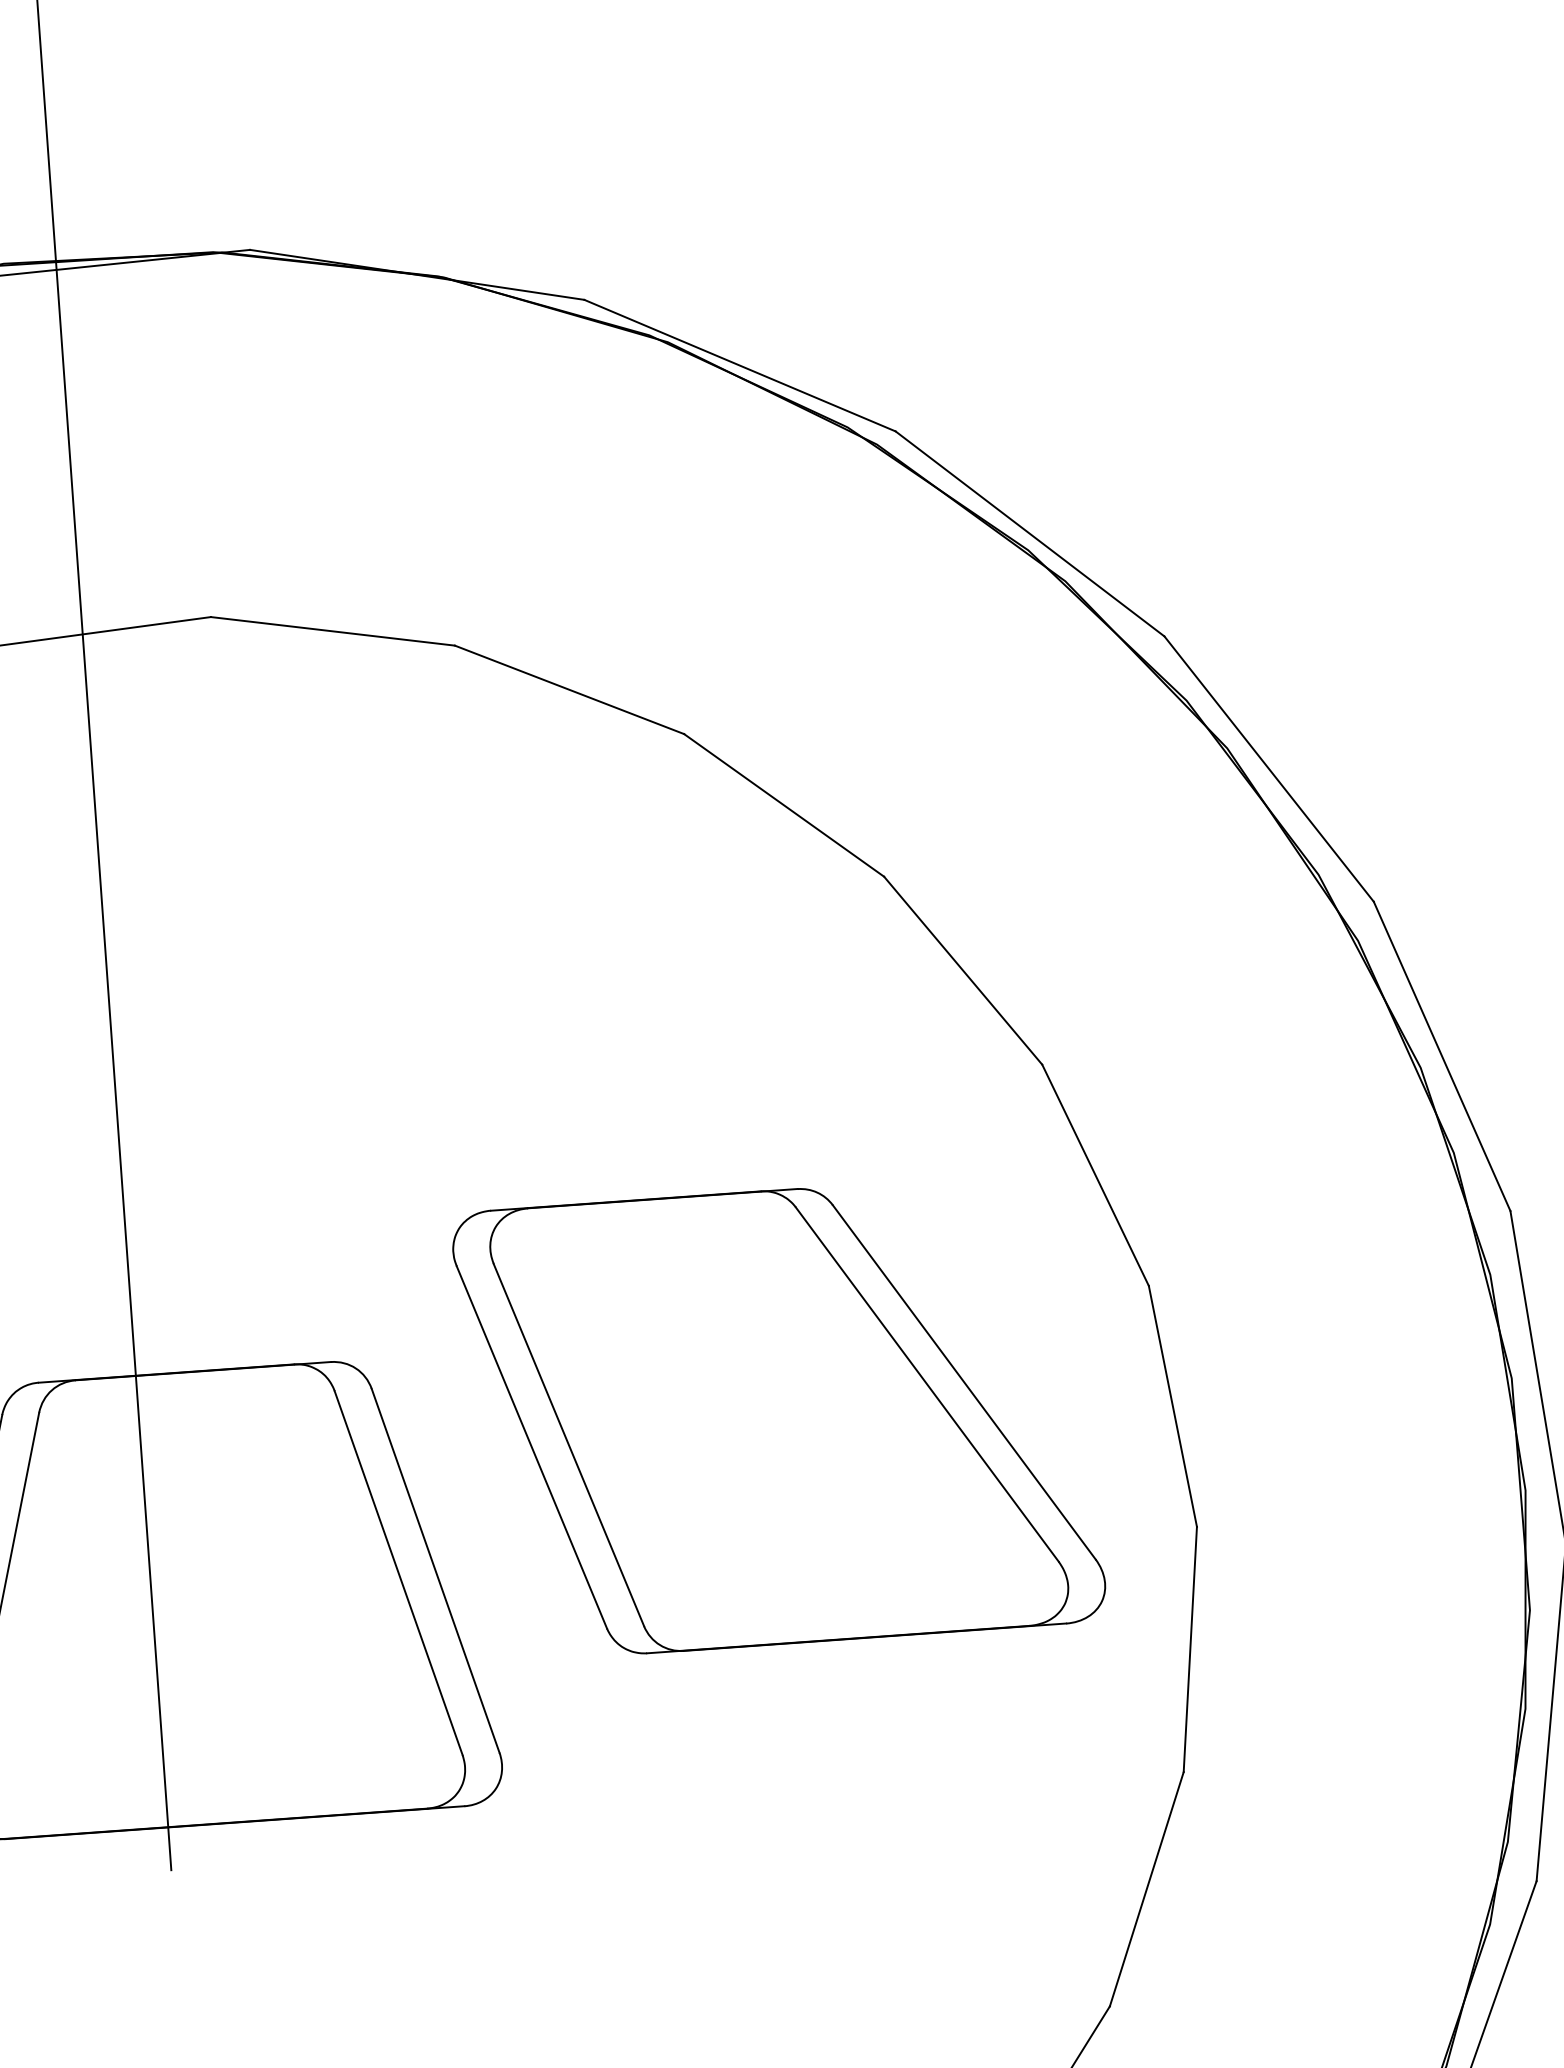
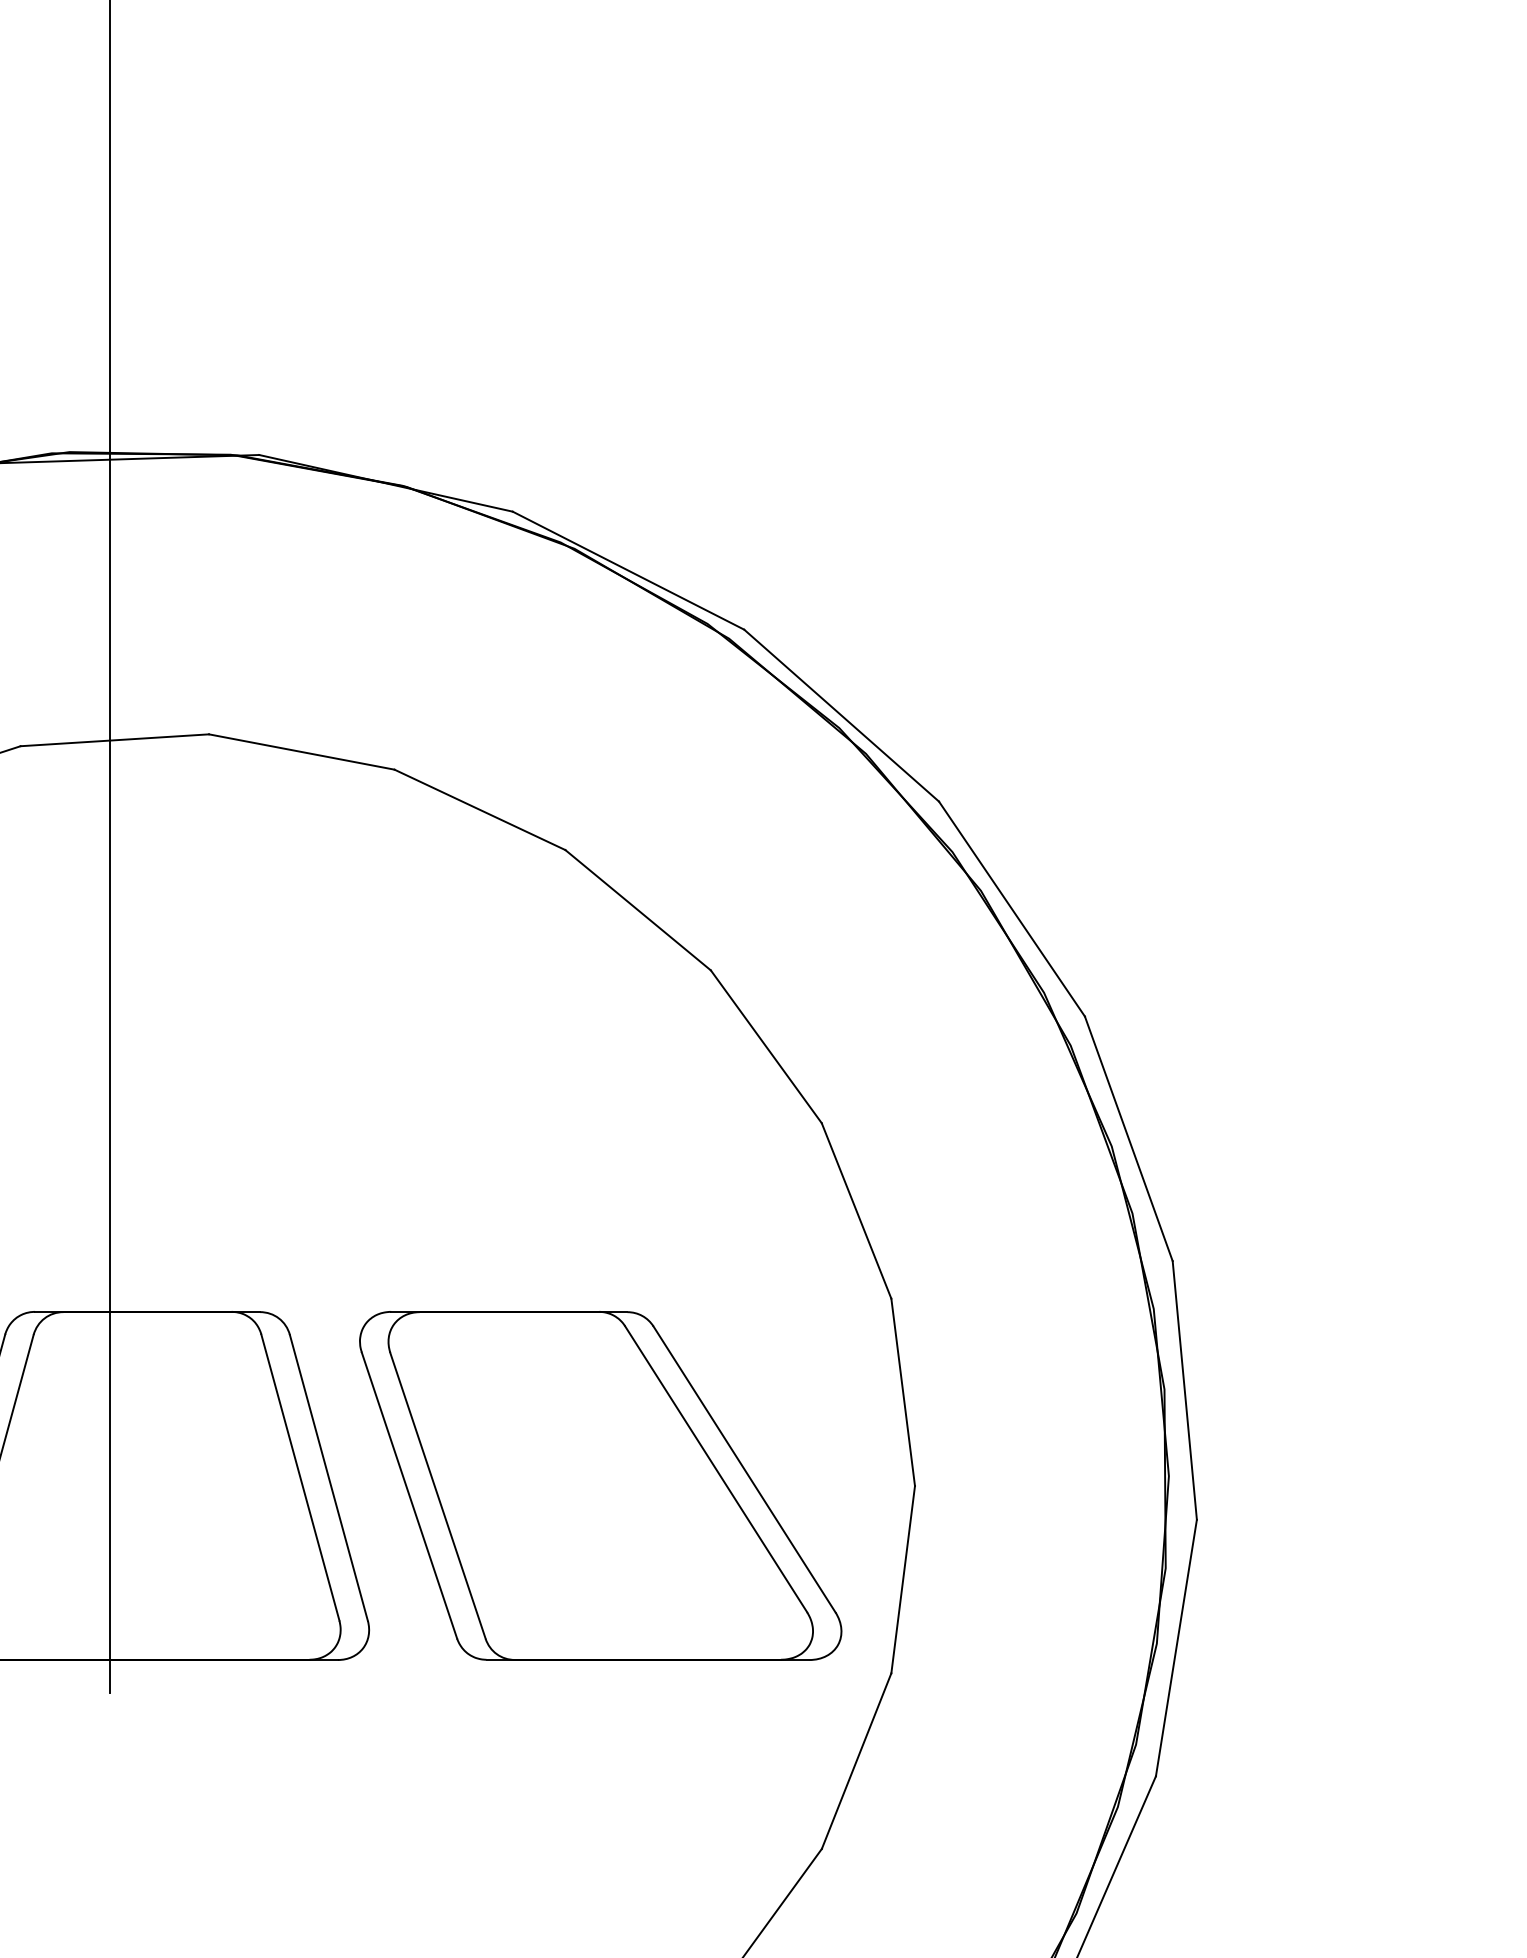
part: (778, 1416) -> (600, 1485), moved

